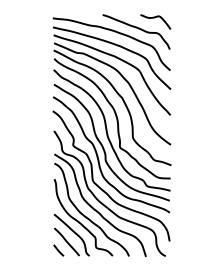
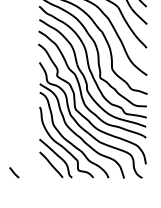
line: (58, 250) -> (14, 172), moved

